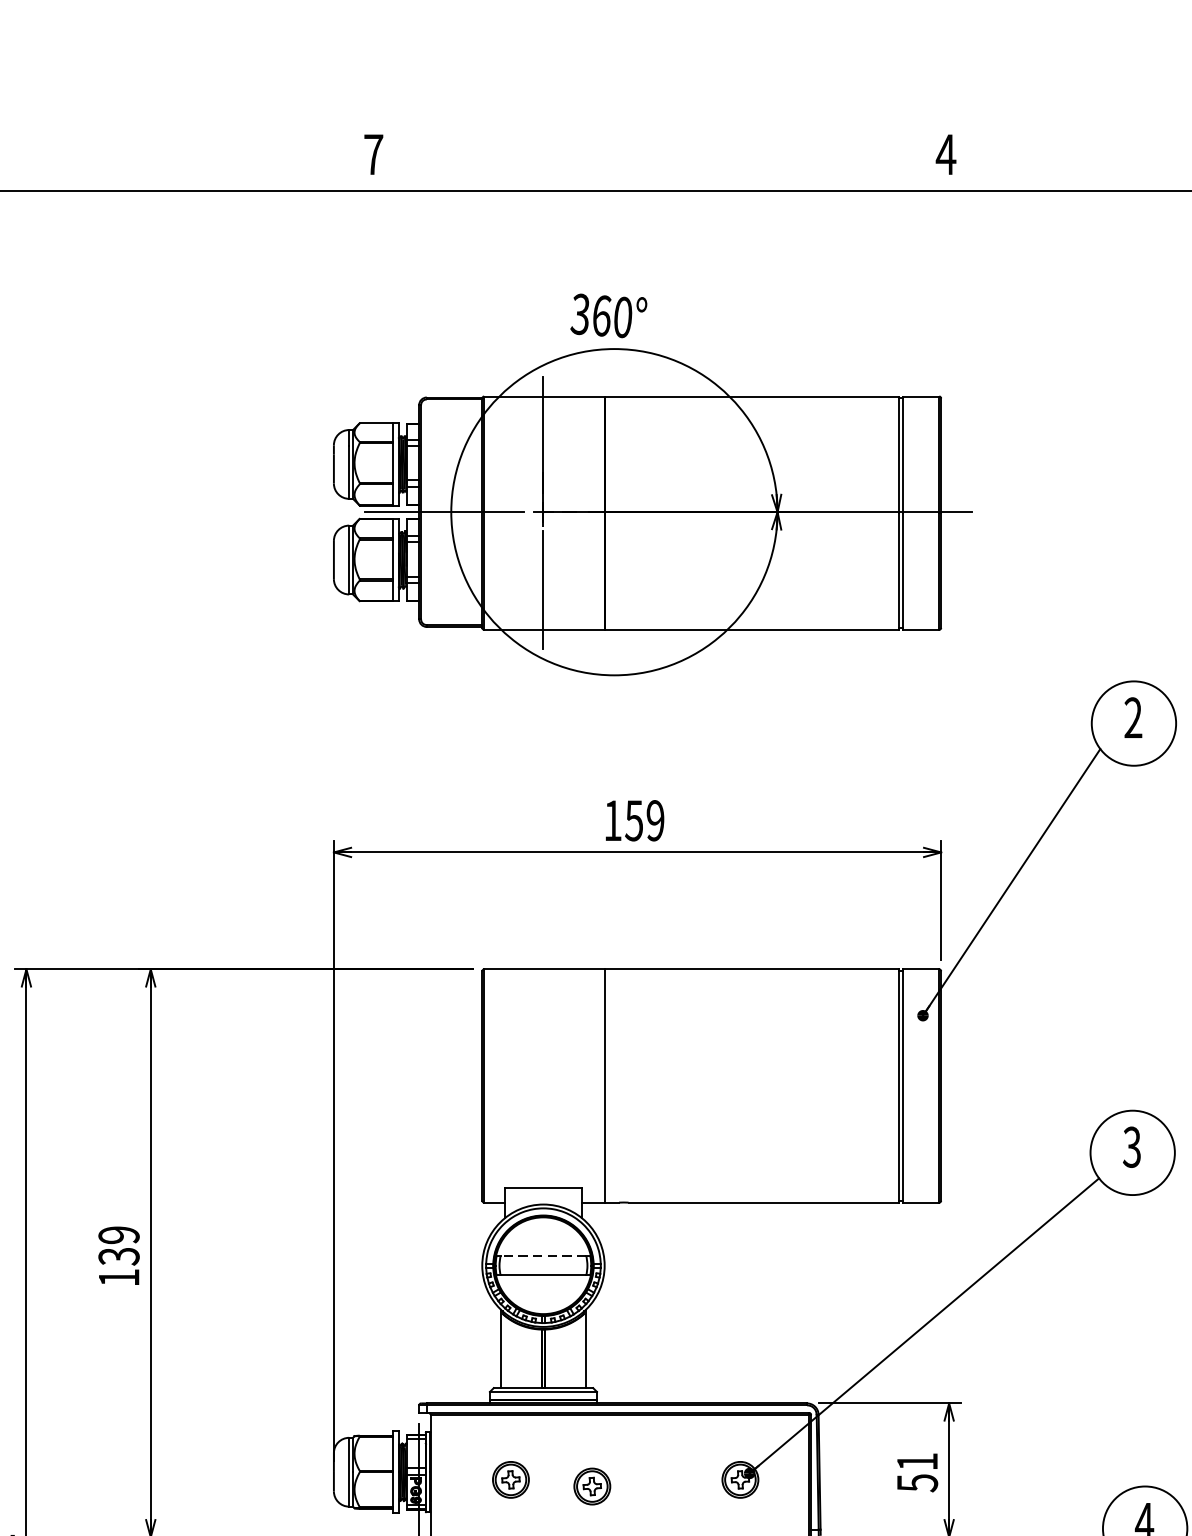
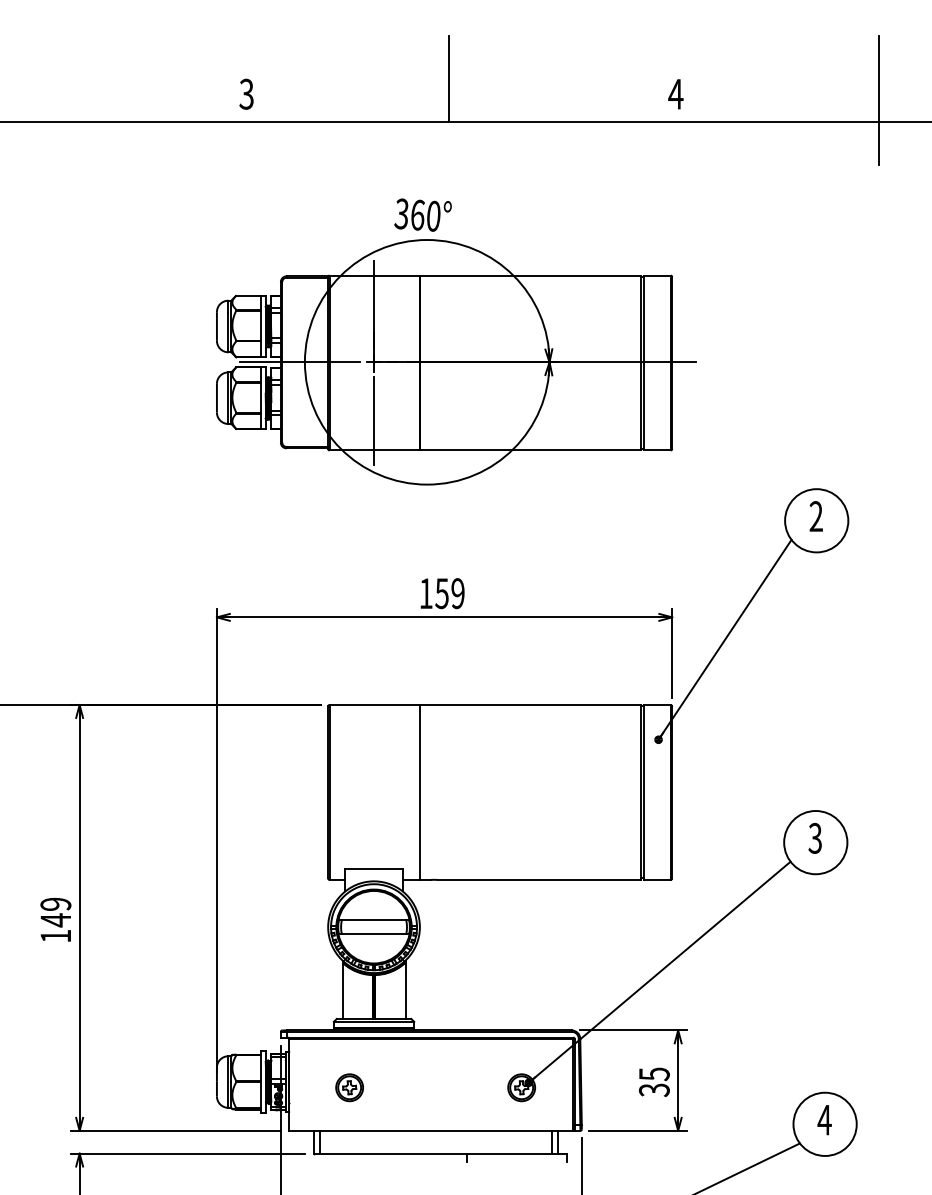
line: (644, 133) -> (449, 78), added
text: (373, 153) -> (246, 93), 7 -> 3
text: (118, 1256) -> (55, 920), 139 -> 149
line: (542, 1256) -> (373, 920), dashed -> solid
text: (916, 1471) -> (653, 1081), 51 -> 35
part: (592, 1486) -> (410, 1092), removed

